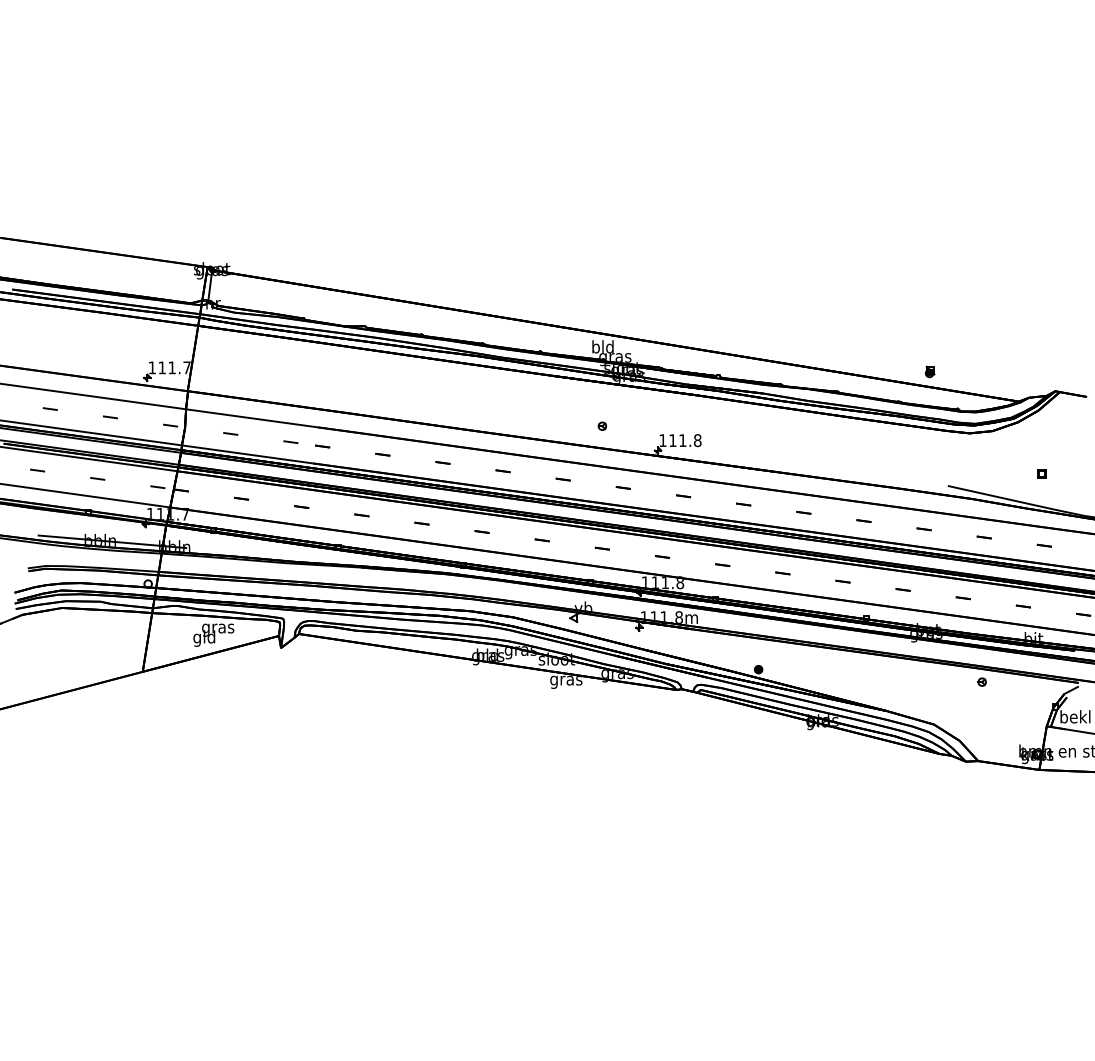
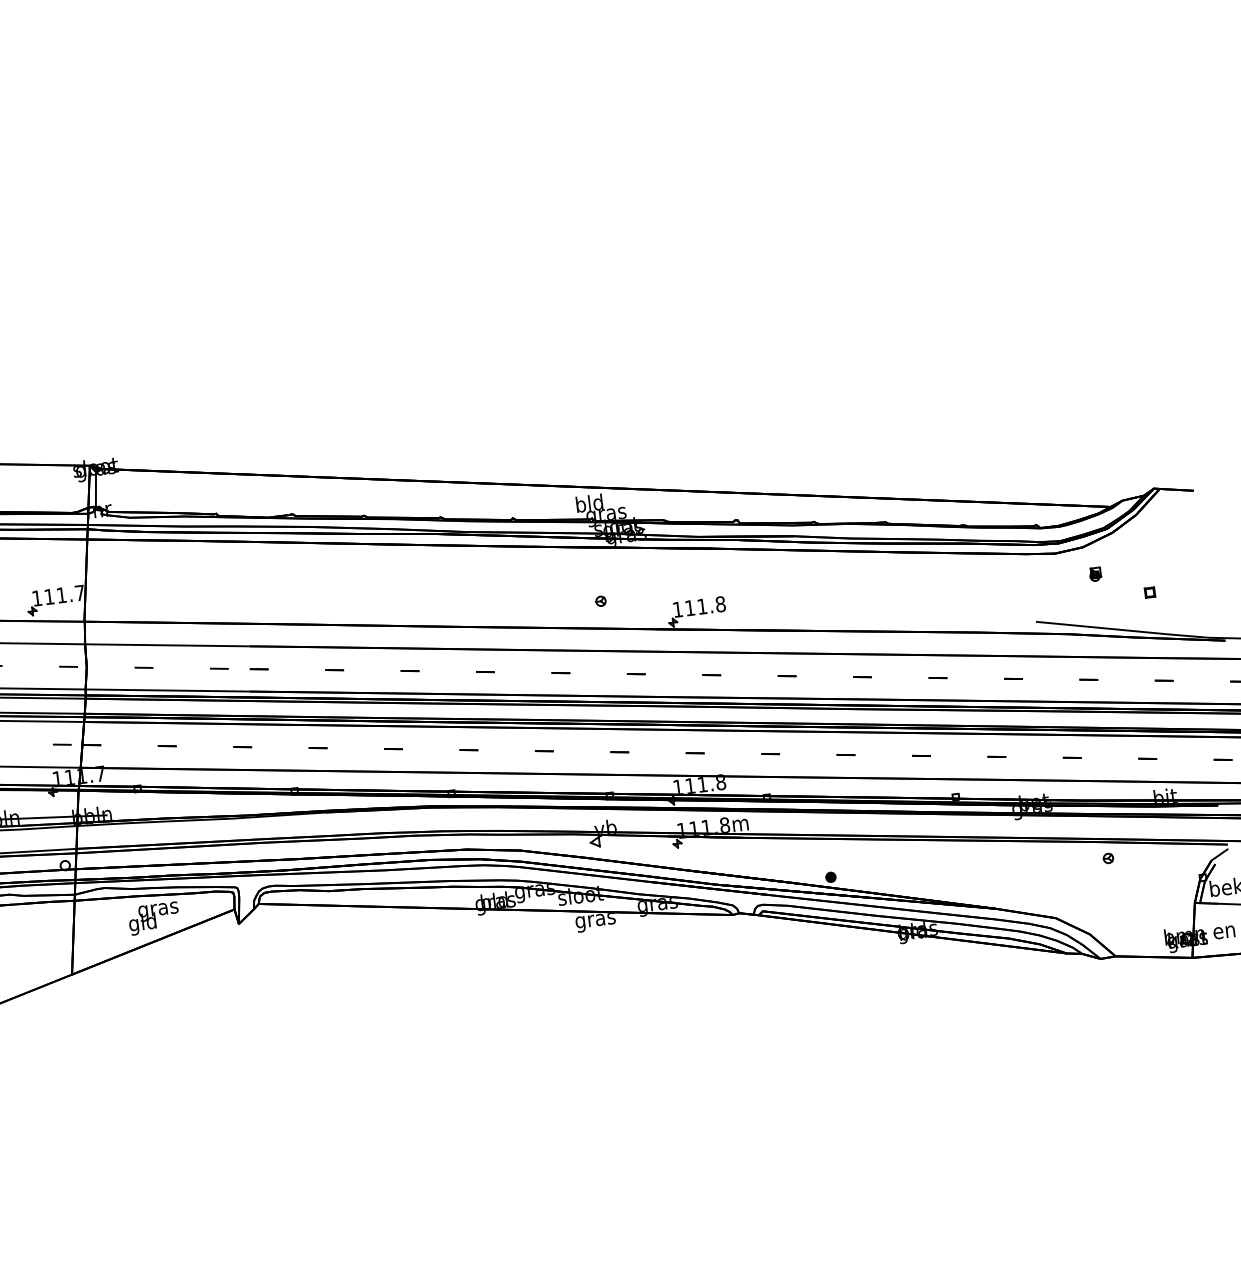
part: (930, 371) -> (1095, 573), moved

